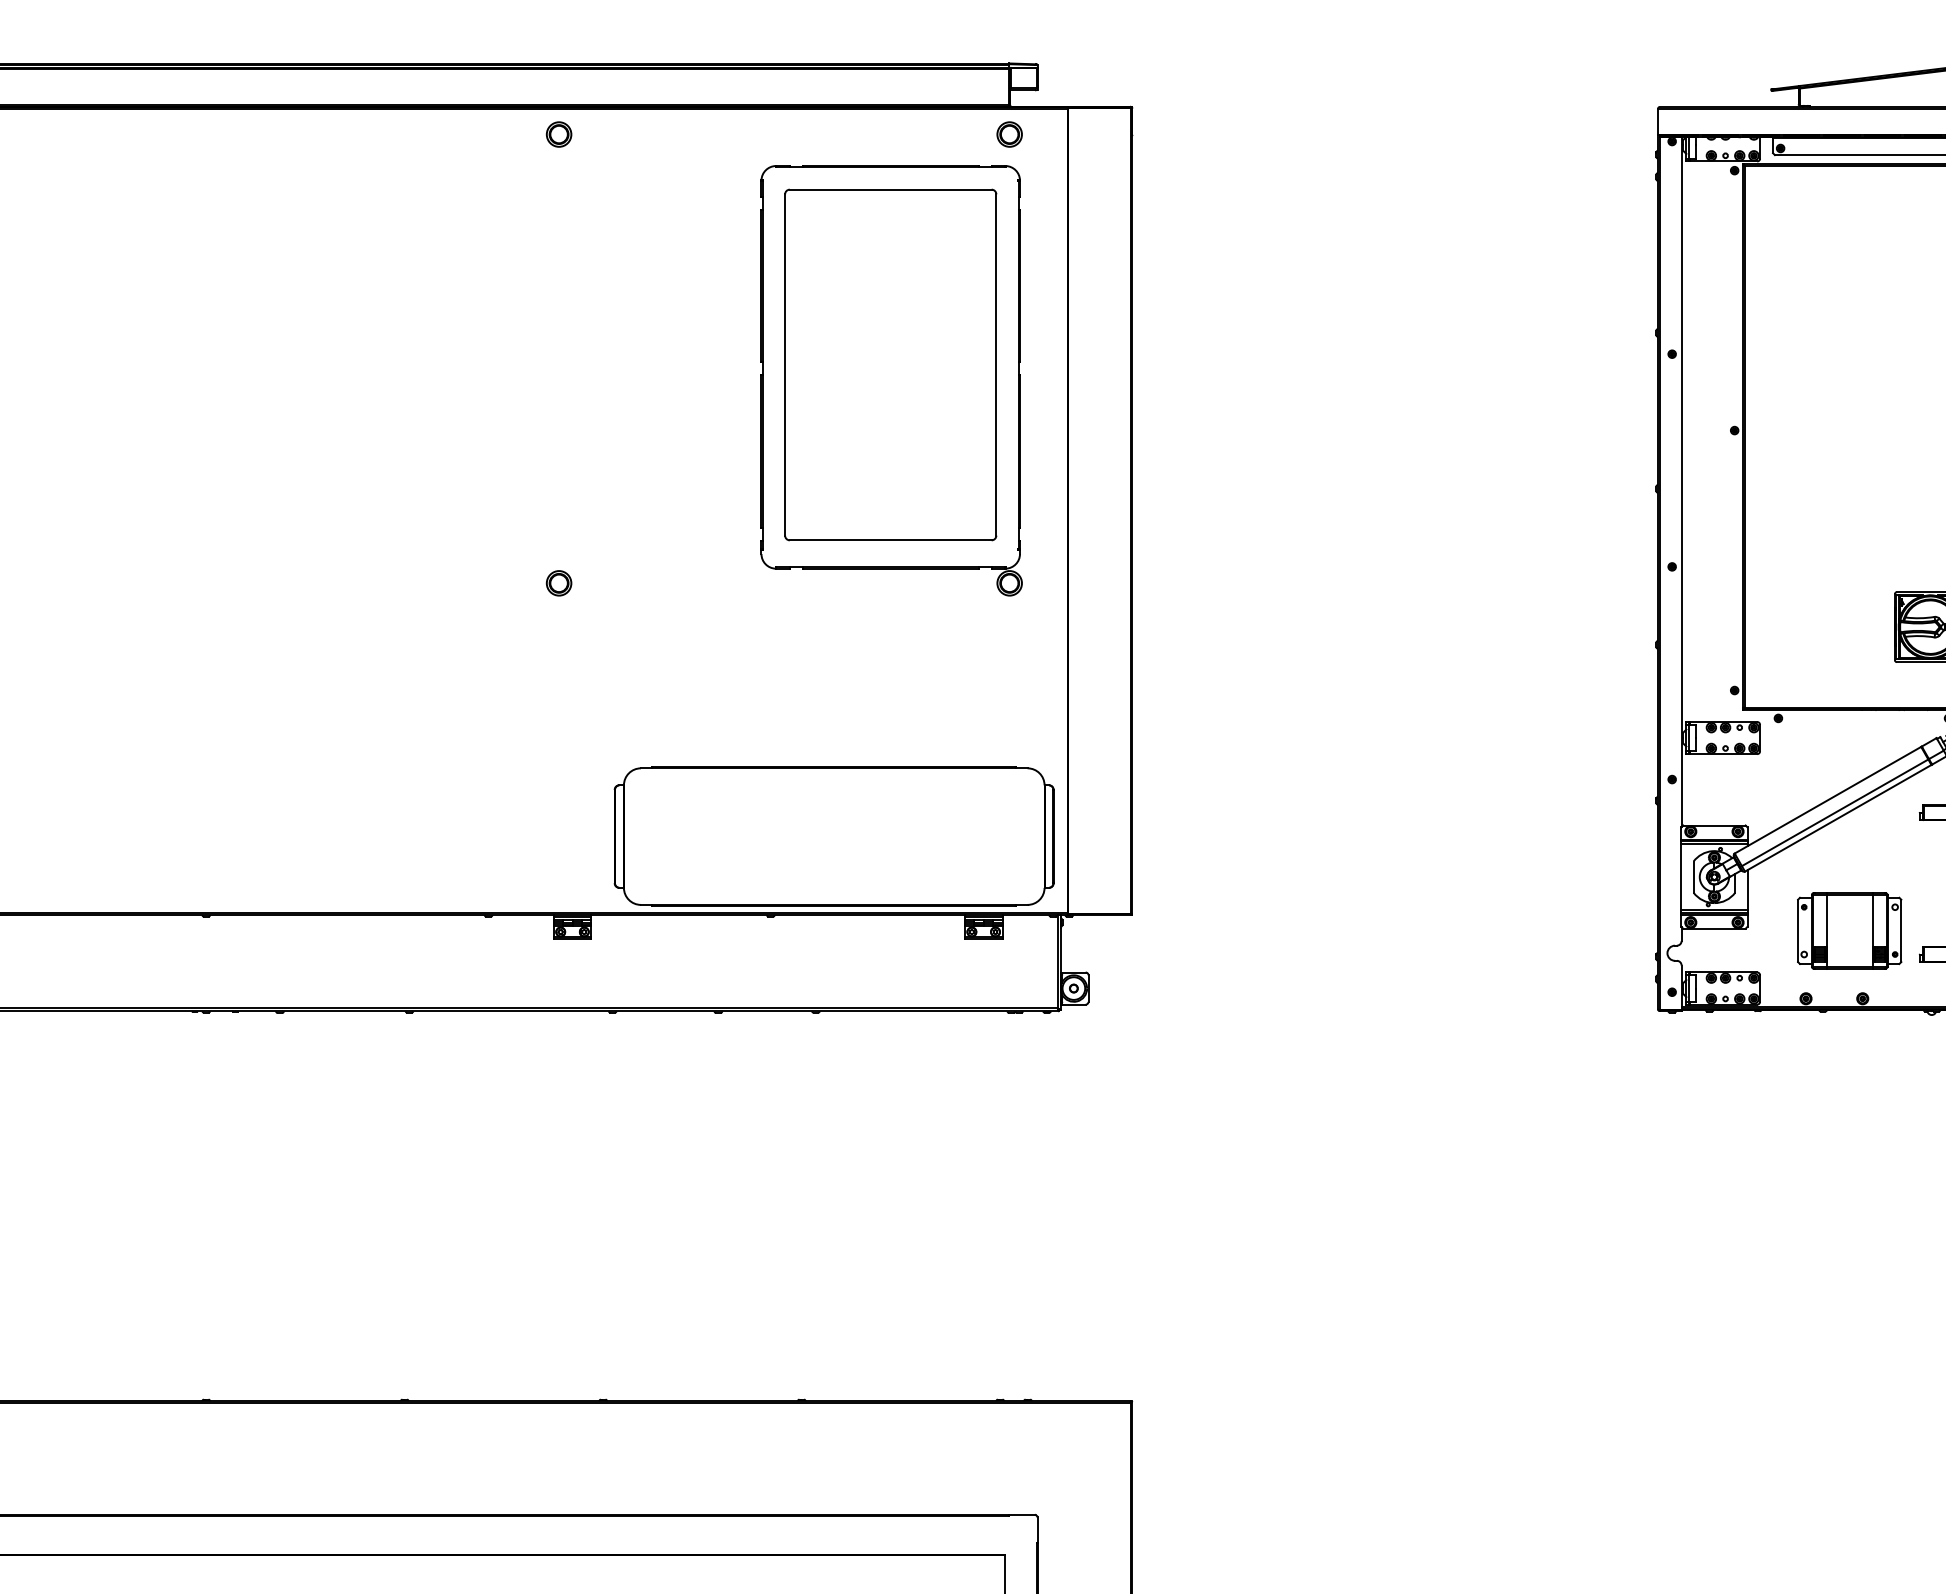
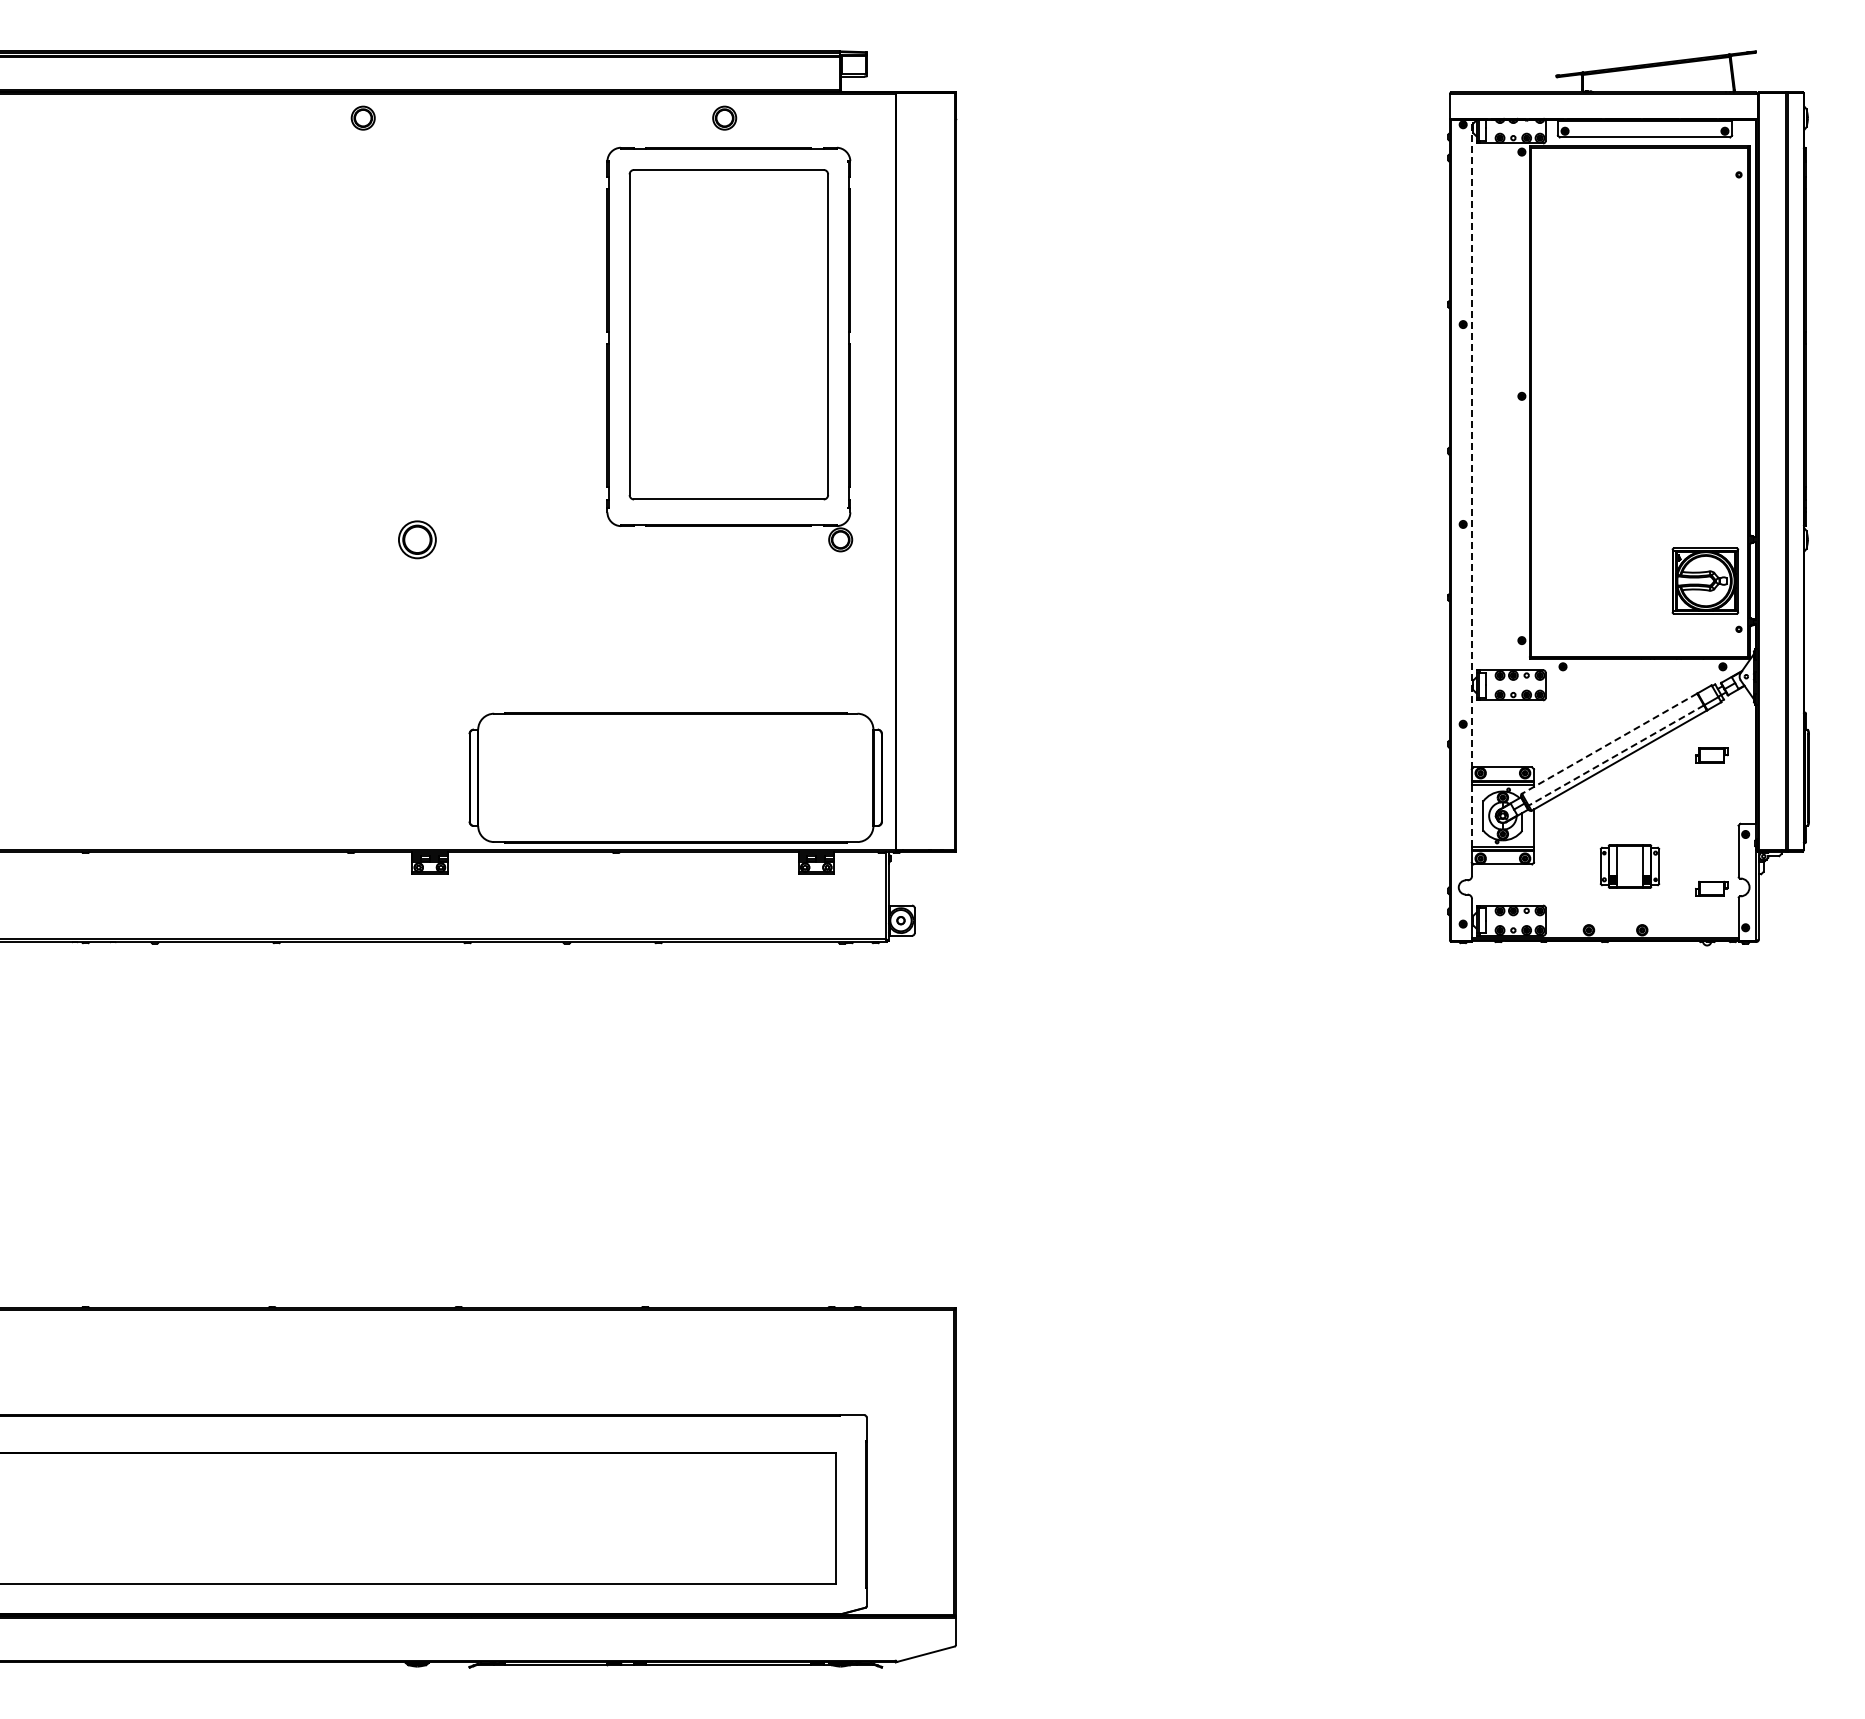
part: (558, 133) -> (362, 117), moved
part: (1009, 133) -> (724, 117), moved
line: (1682, 481) -> (1472, 444), solid -> dashed
part: (558, 582) -> (416, 539), size x1.6
line: (1827, 800) -> (1609, 743), solid -> dashed
line: (1835, 812) -> (1616, 755), solid -> dashed
line: (1681, 876) -> (1471, 815), solid -> dashed
part: (1849, 930) -> (1629, 866), size x0.6

